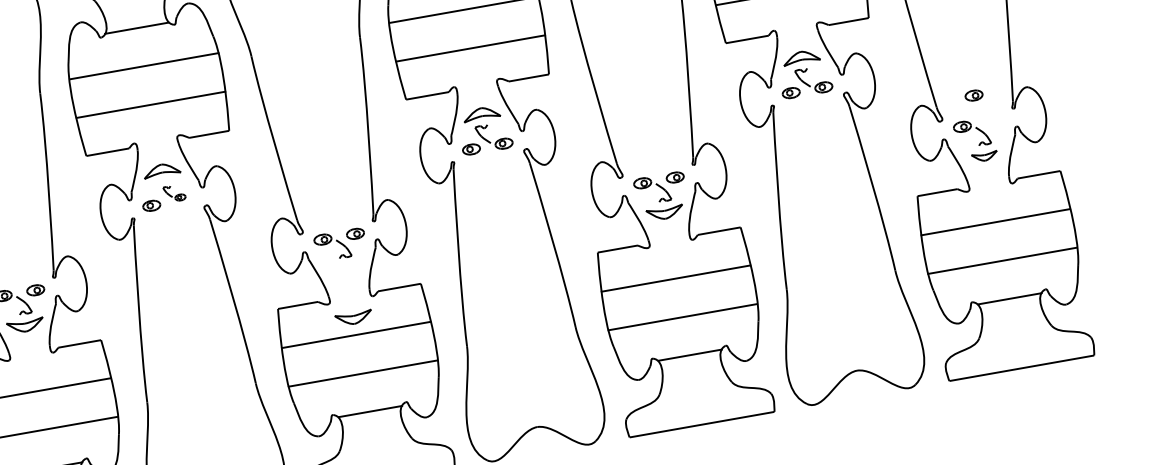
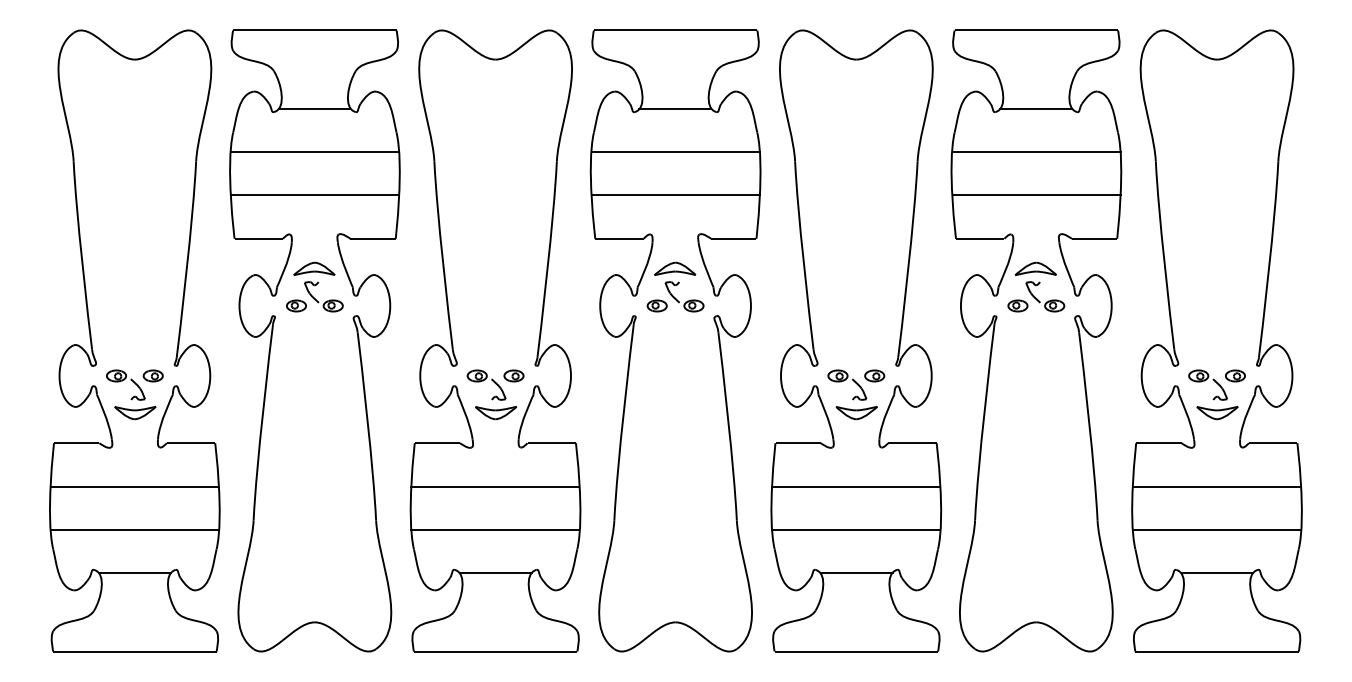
part: (974, 95) -> (1235, 375), moved
part: (984, 156) -> (1217, 412), size x1.43
part: (174, 193) -> (323, 296), size x1.67
part: (354, 318) -> (496, 413), moved

